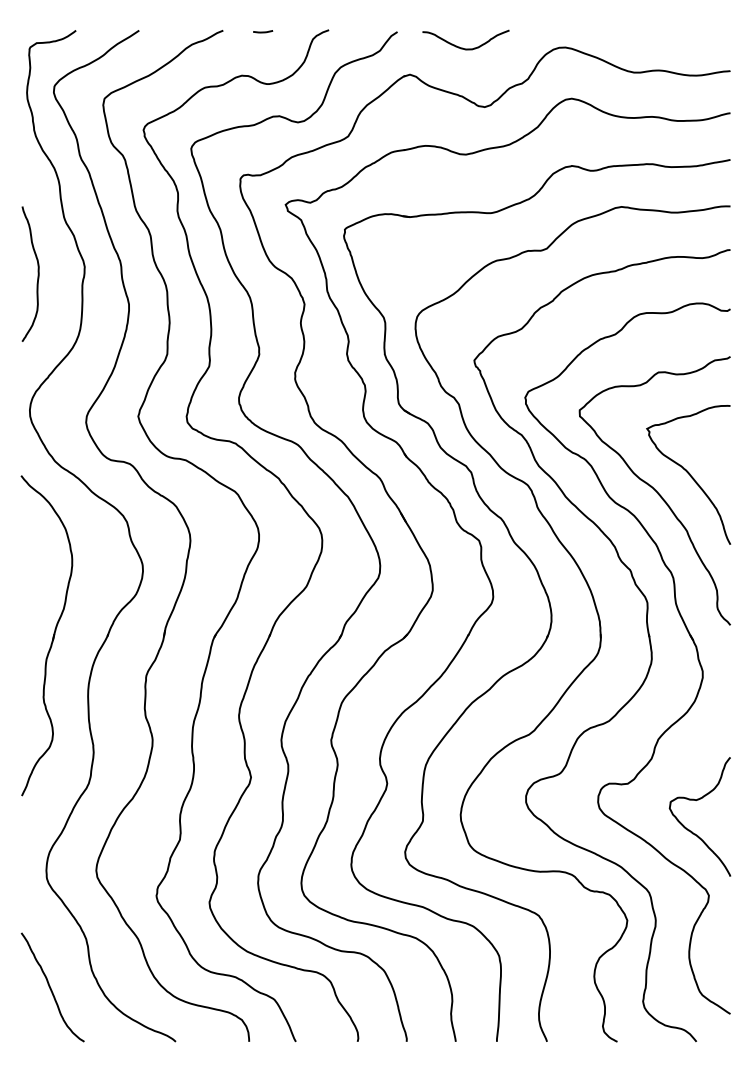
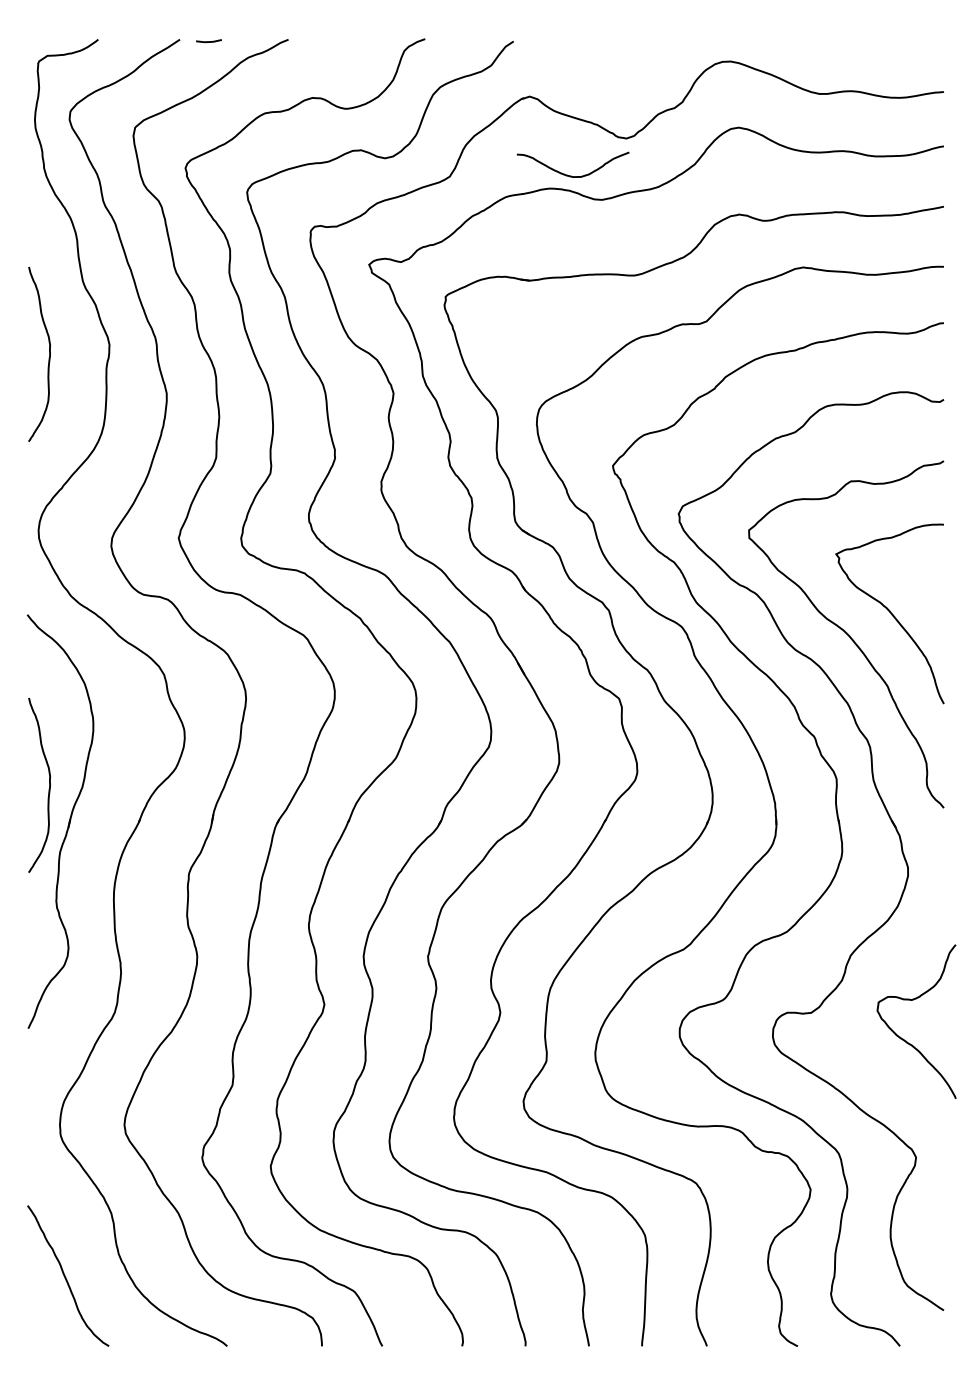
curve: (262, 32) -> (208, 41), moved
curve: (464, 48) -> (571, 175), moved
curve: (38, 607) -> (49, 784), added
curve: (697, 800) -> (913, 1000), moved

